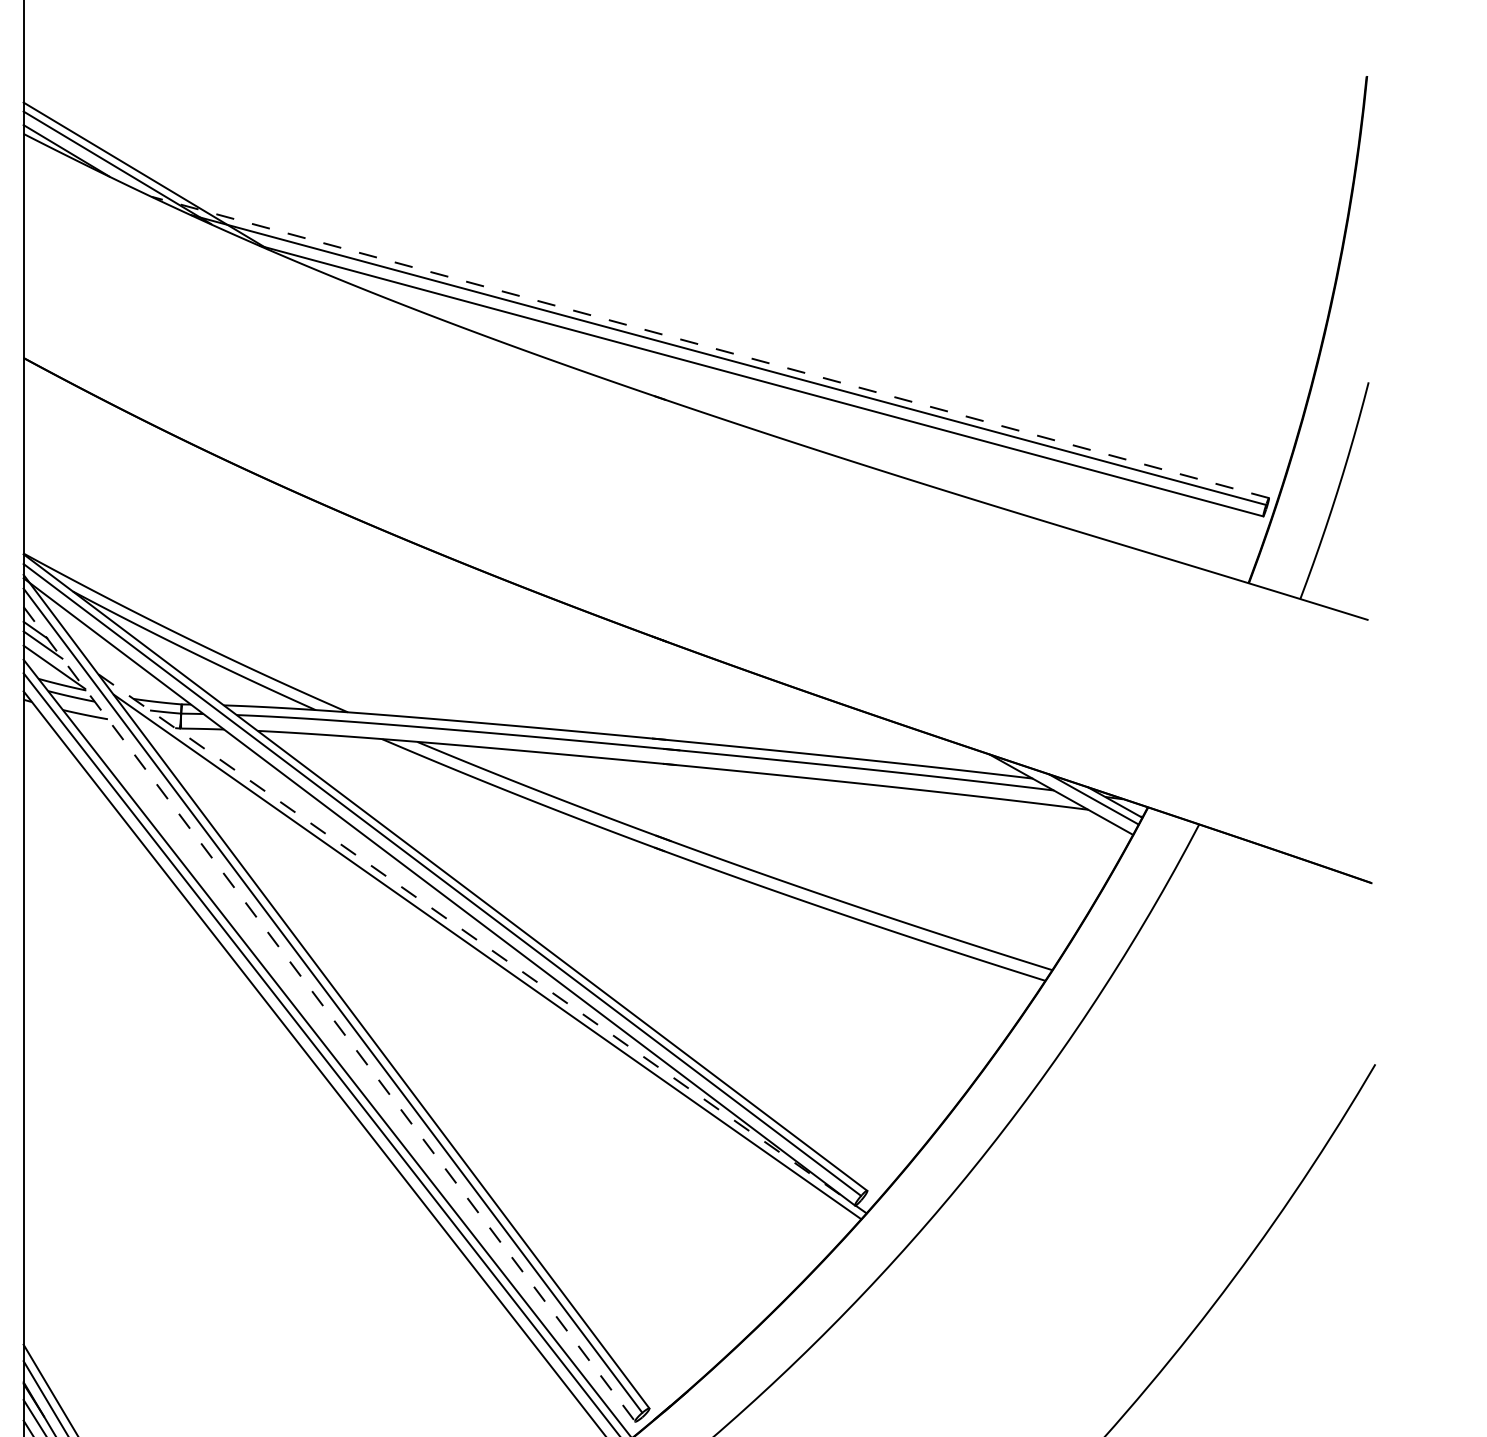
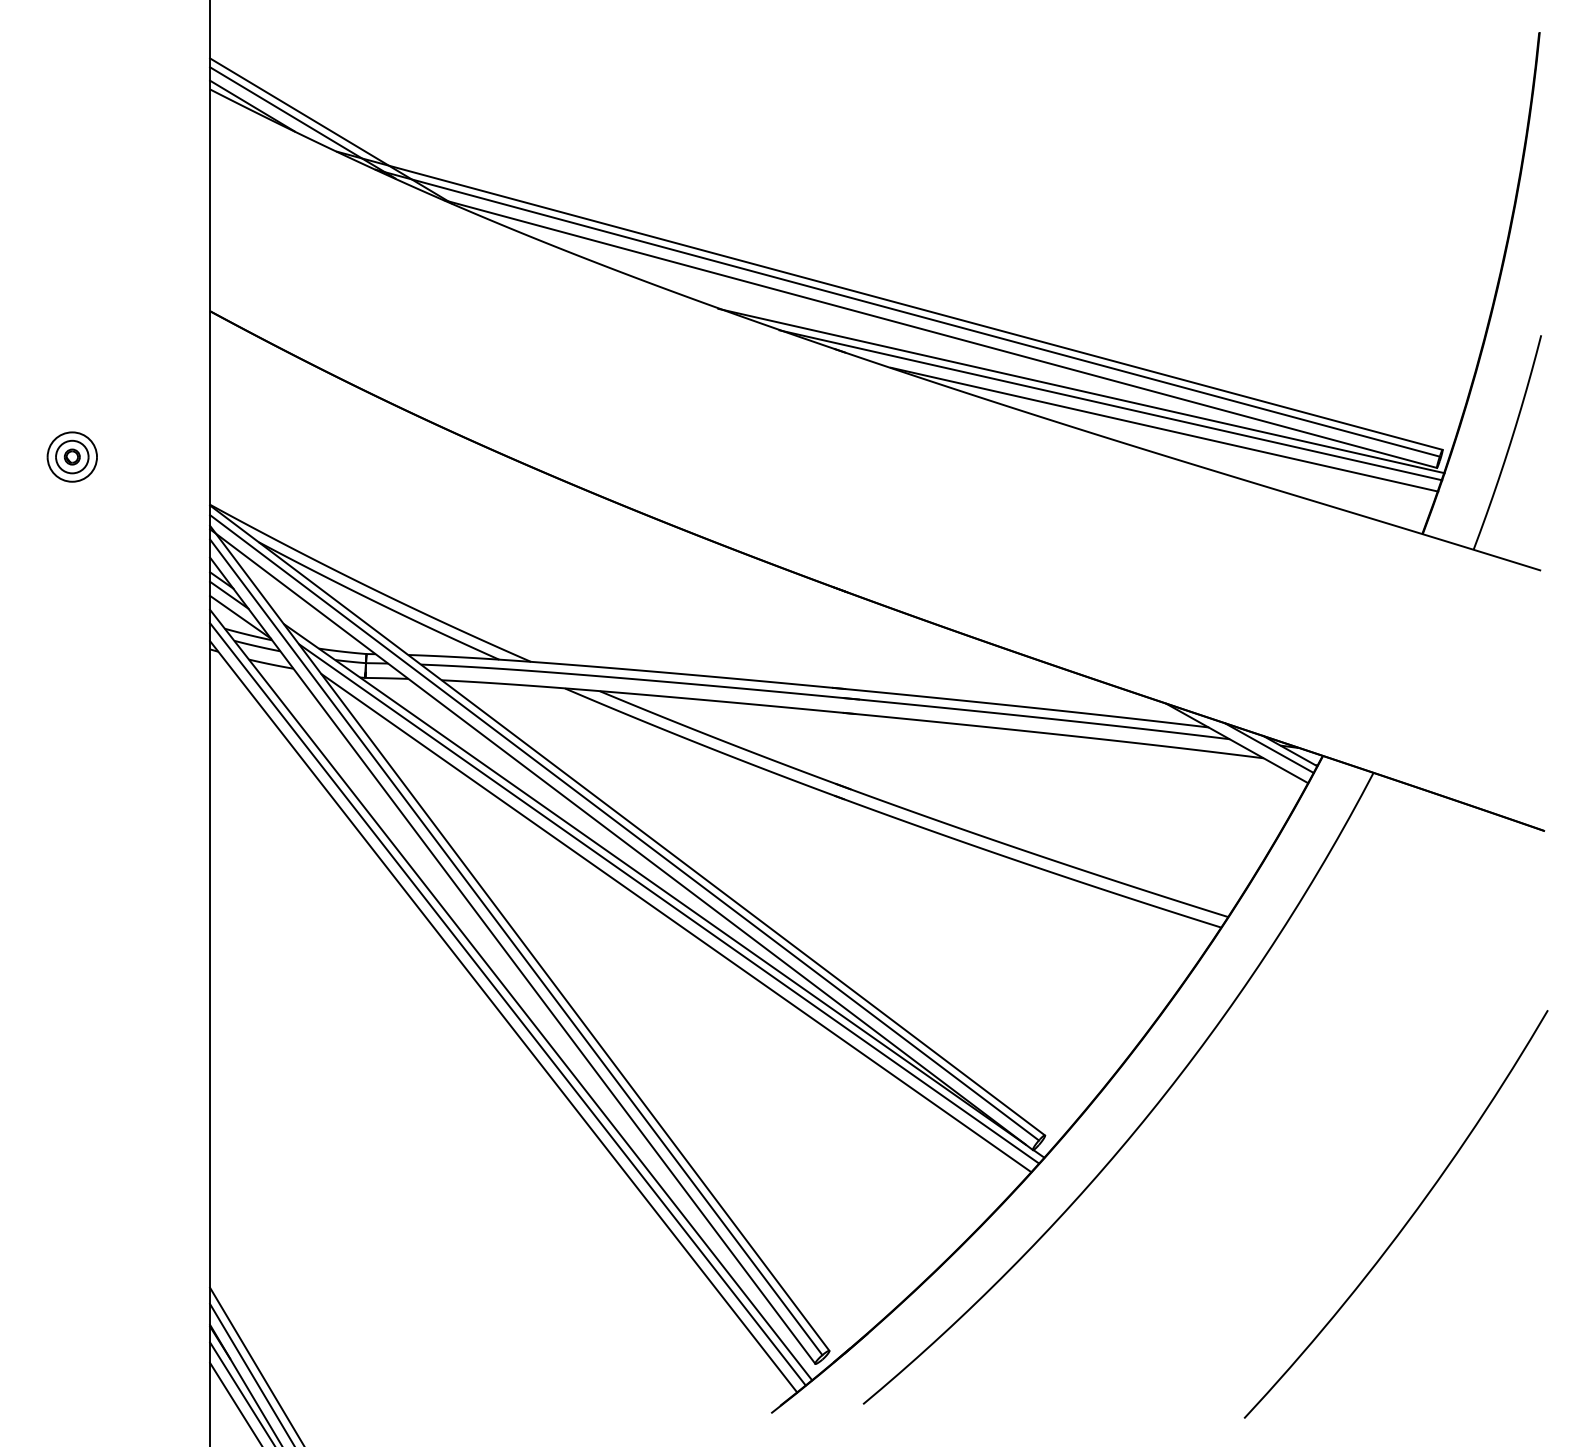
line: (710, 347) -> (889, 300), dashed -> solid
line: (904, 438) -> (1081, 390), added
line: (933, 453) -> (1110, 405), added
line: (987, 477) -> (1164, 429), added
line: (473, 937) -> (655, 884), dashed -> solid
line: (494, 976) -> (676, 923), added
line: (329, 1015) -> (512, 961), dashed -> solid

